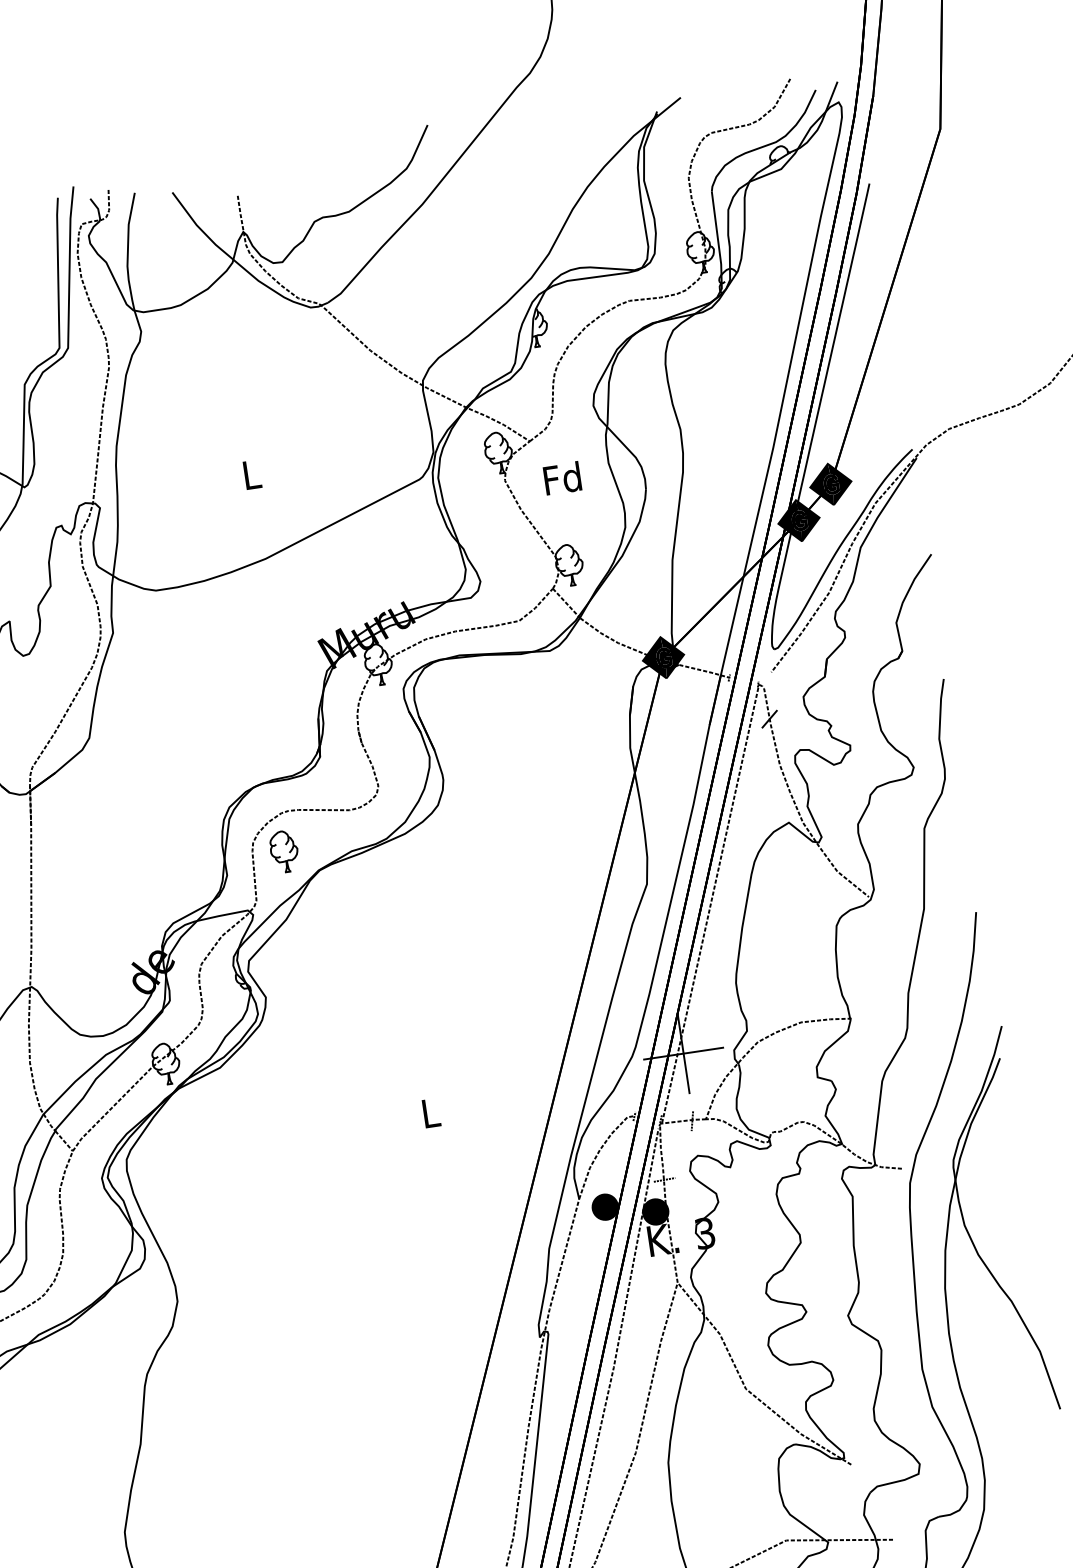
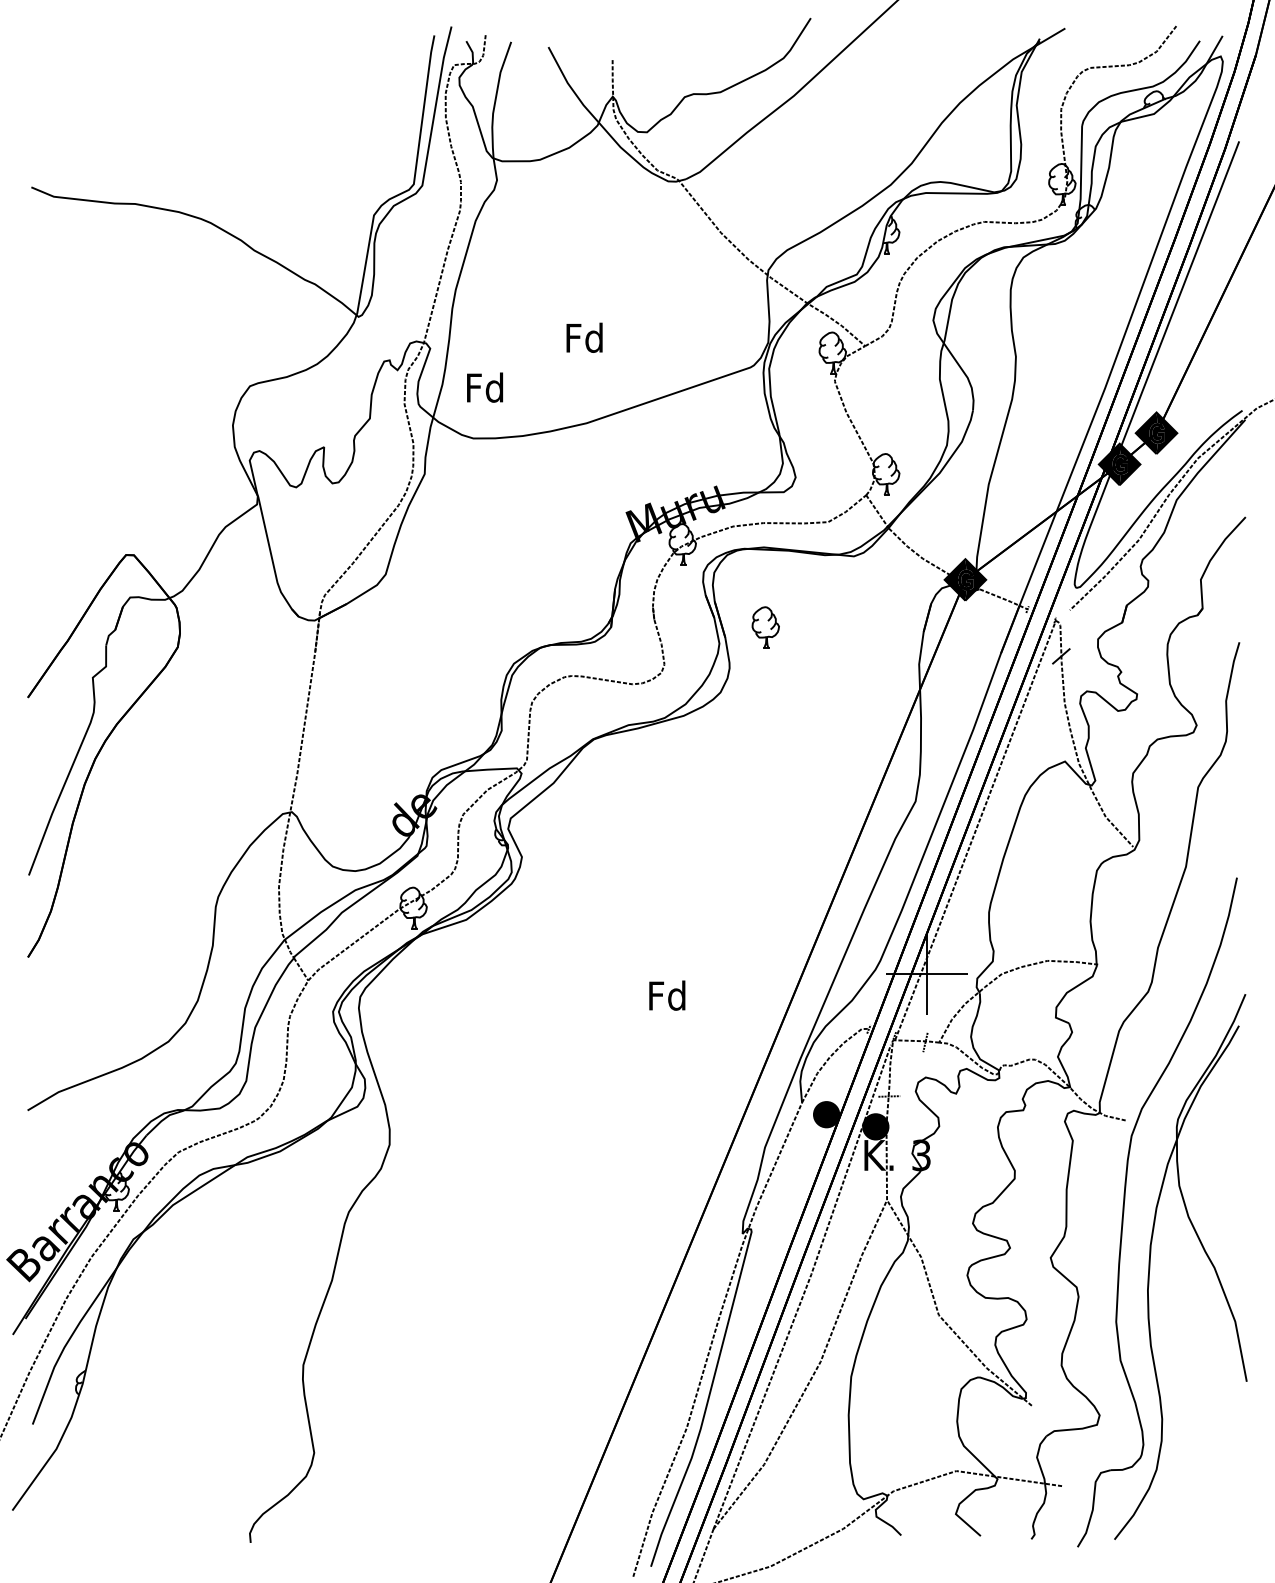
text: (250, 474) -> (584, 337), L -> Fd
text: (561, 478) -> (484, 387), moved
part: (284, 851) -> (765, 627), moved
text: (430, 1112) -> (667, 995), L -> Fd

